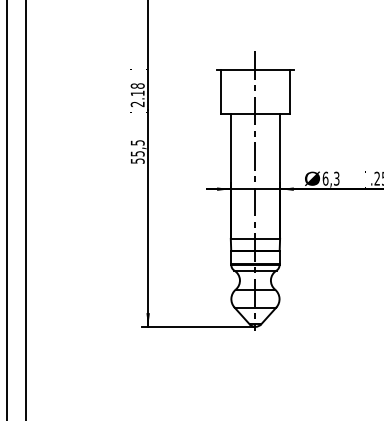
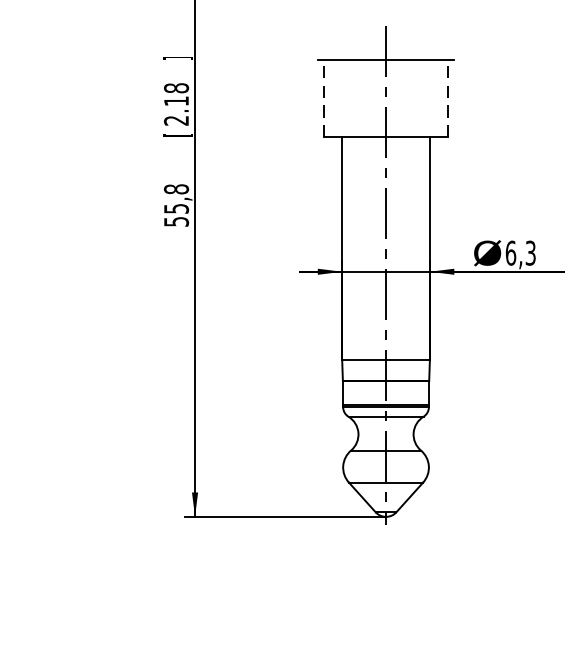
line: (220, 92) -> (323, 99), solid -> dashed
line: (290, 92) -> (448, 99), solid -> dashed
text: (137, 142) -> (176, 188), 55,5 -> 55,8

